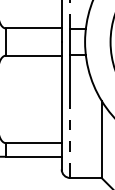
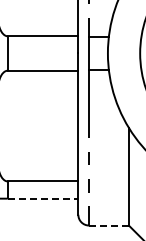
line: (34, 156) -> (43, 198), solid -> dashed
line: (85, 177) -> (108, 225), solid -> dashed

